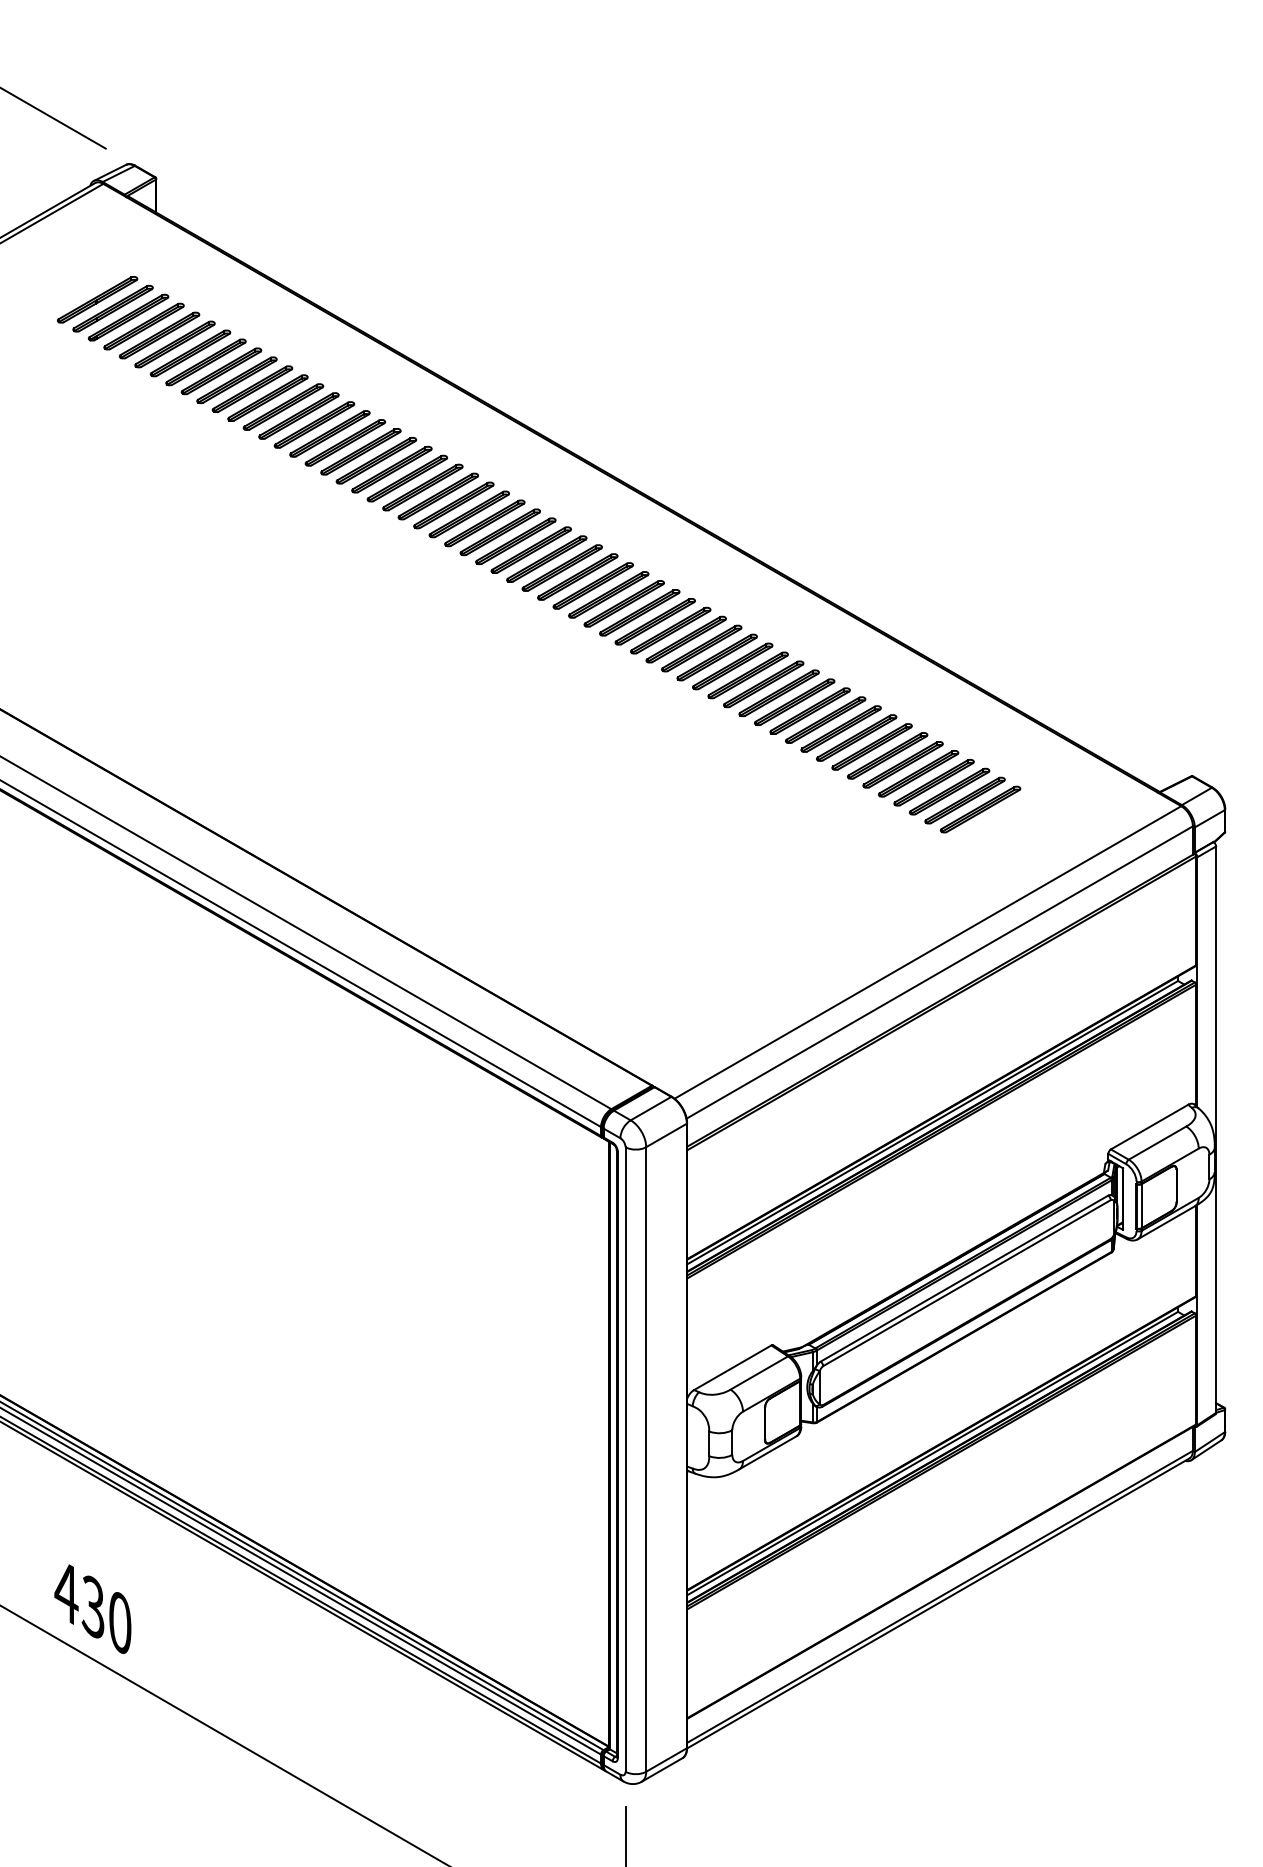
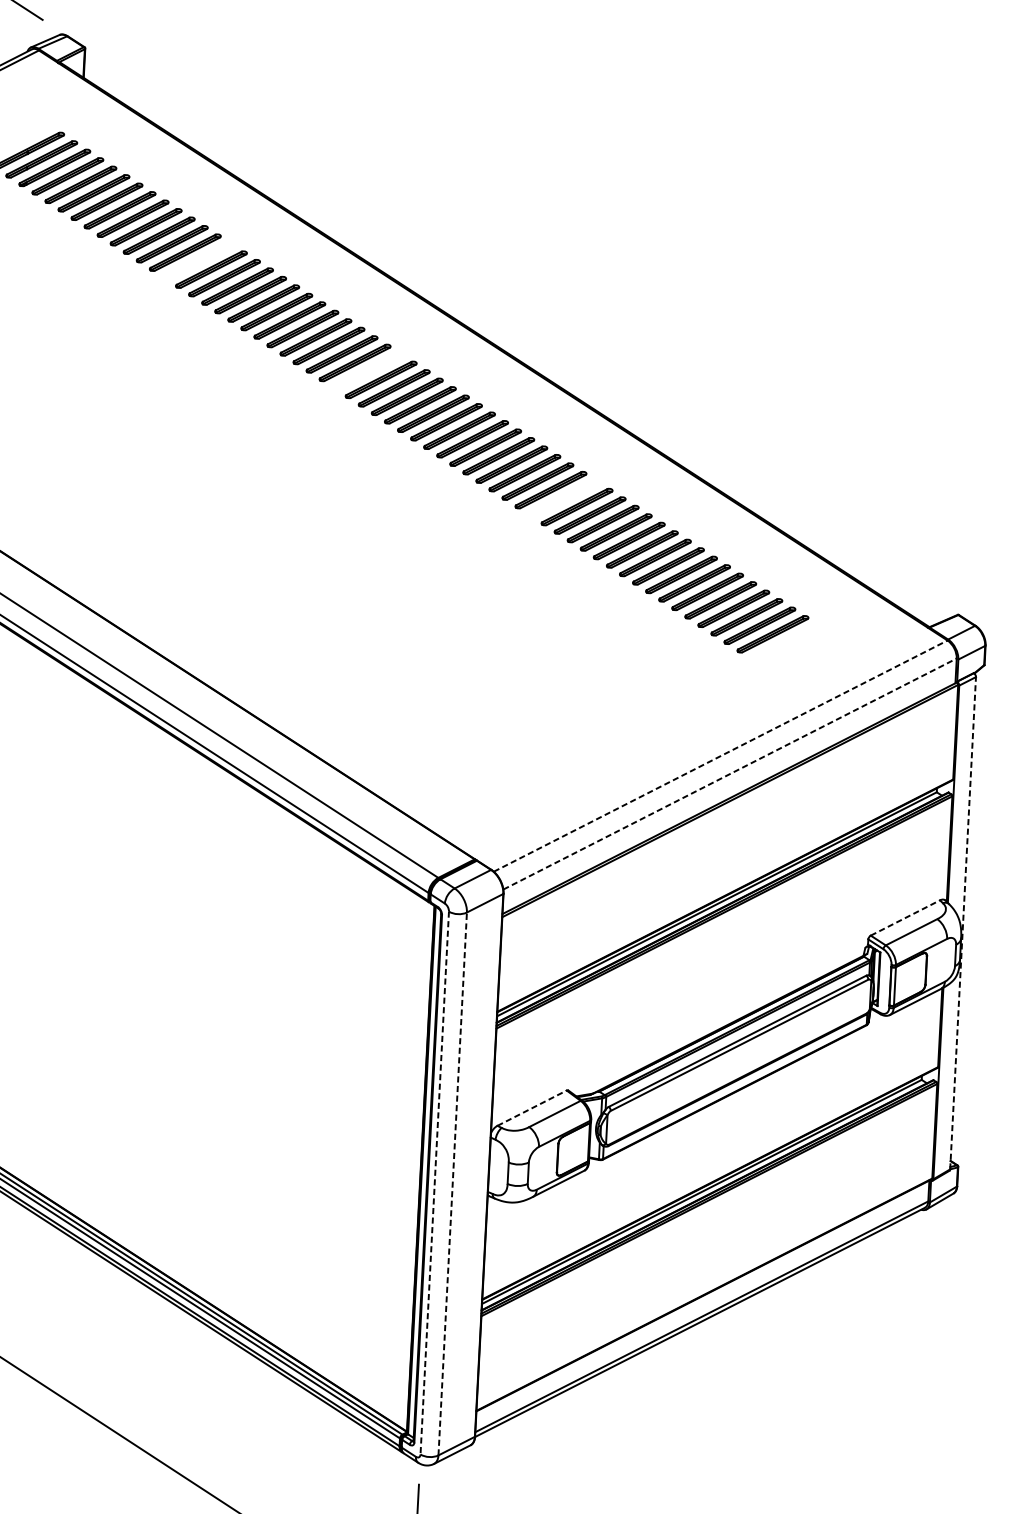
part: (298, 415) -> (198, 260), removed
part: (499, 532) -> (367, 371), removed
part: (732, 666) -> (563, 498), removed
line: (927, 952) -> (720, 756), solid -> dashed
line: (940, 972) -> (730, 774), solid -> dashed
line: (1149, 1127) -> (905, 918), solid -> dashed
line: (1216, 1129) -> (963, 923), solid -> dashed
line: (732, 1367) -> (531, 1107), solid -> dashed
line: (646, 1458) -> (453, 1183), solid -> dashed
line: (625, 1459) -> (434, 1183), solid -> dashed

